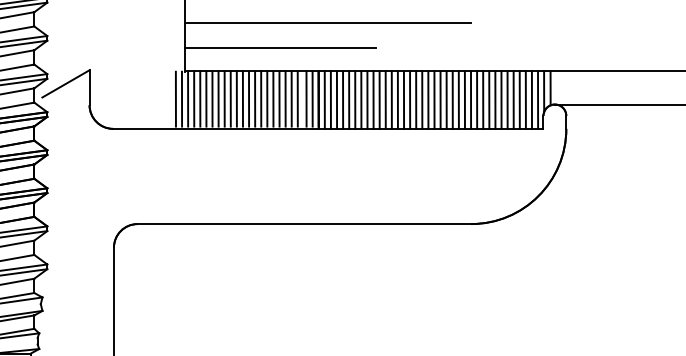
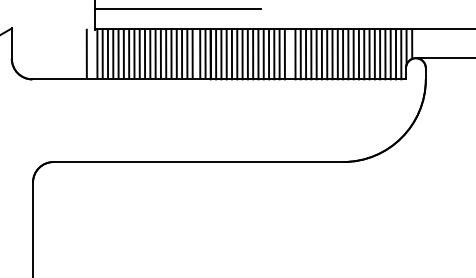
line: (181, 98) -> (91, 52), removed
line: (410, 99) -> (290, 53), removed

